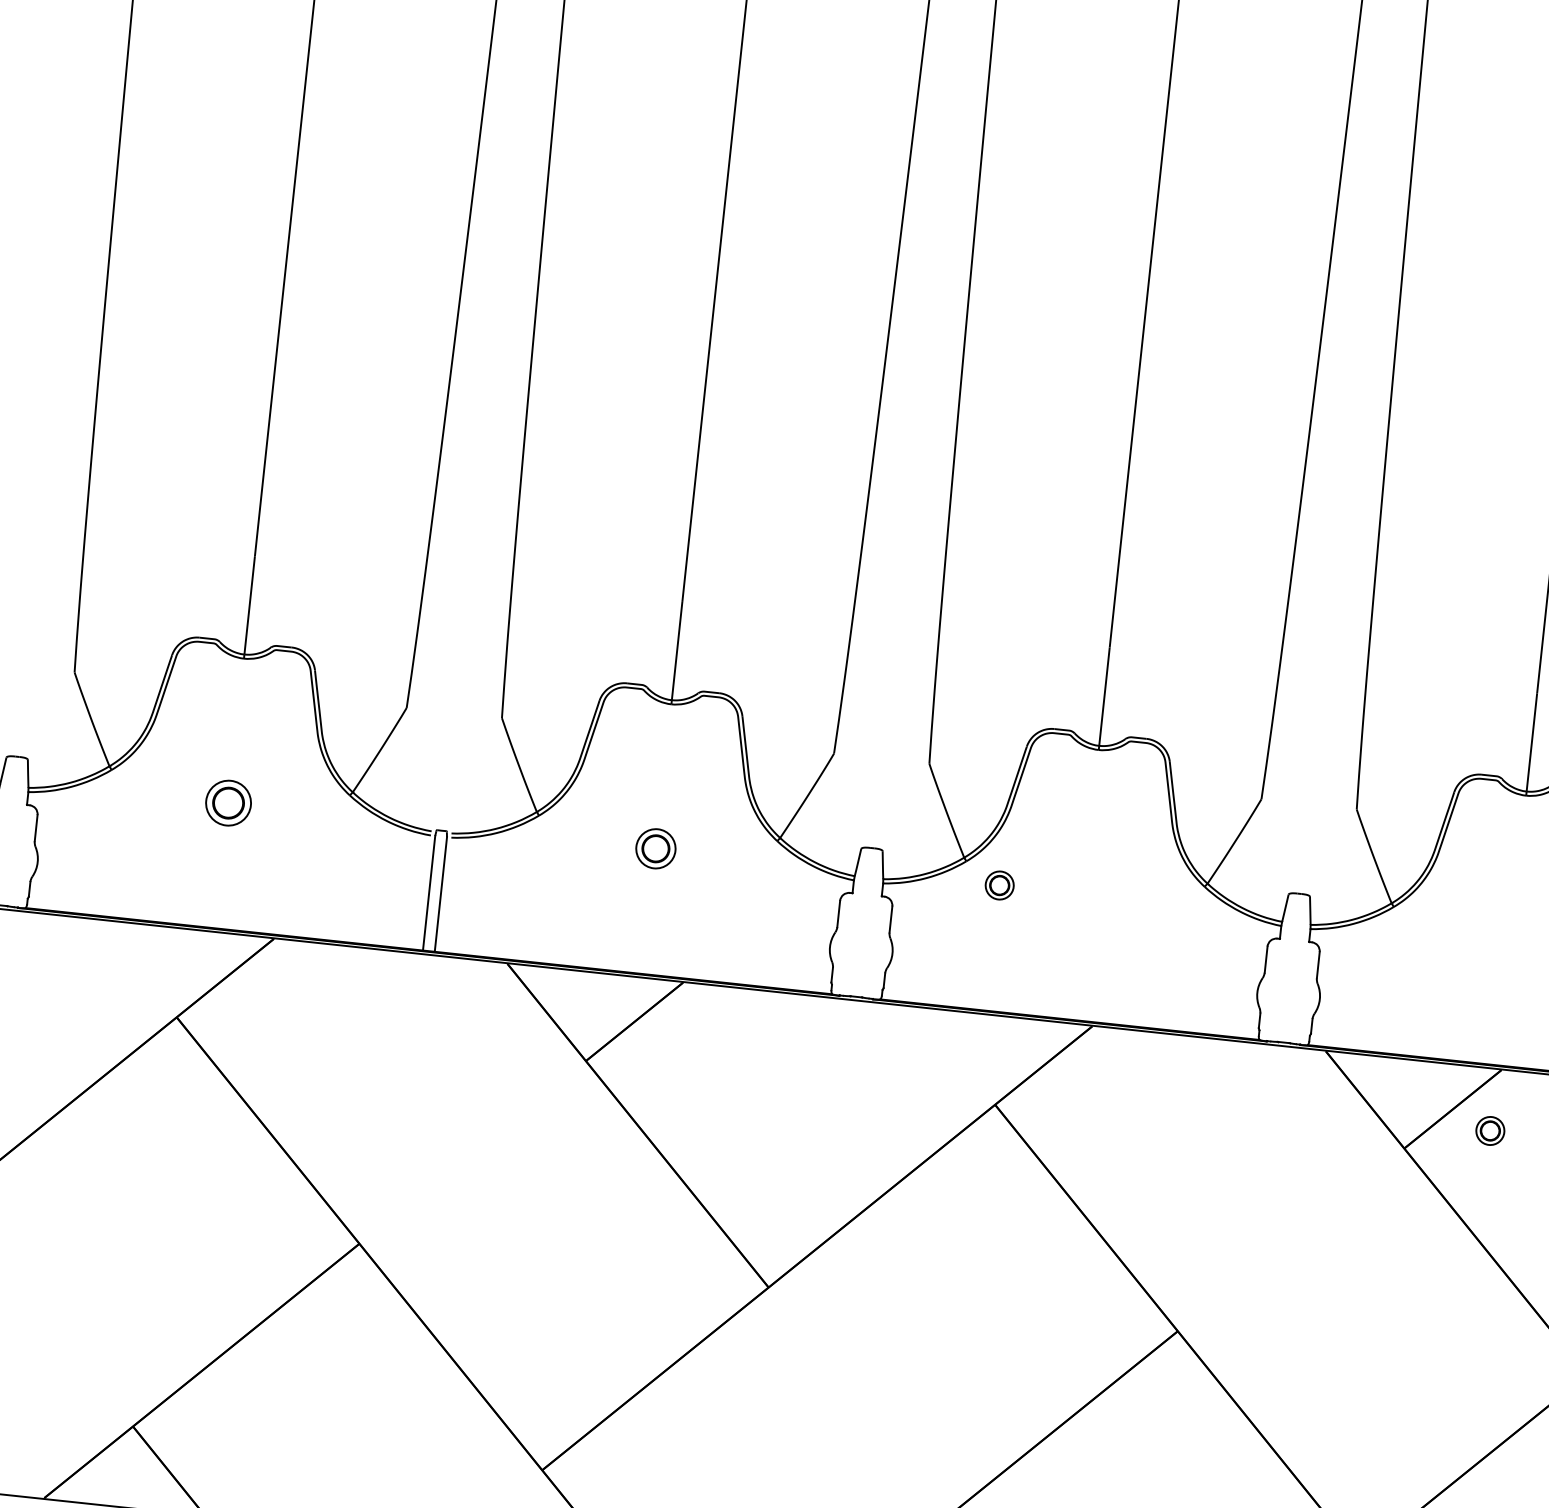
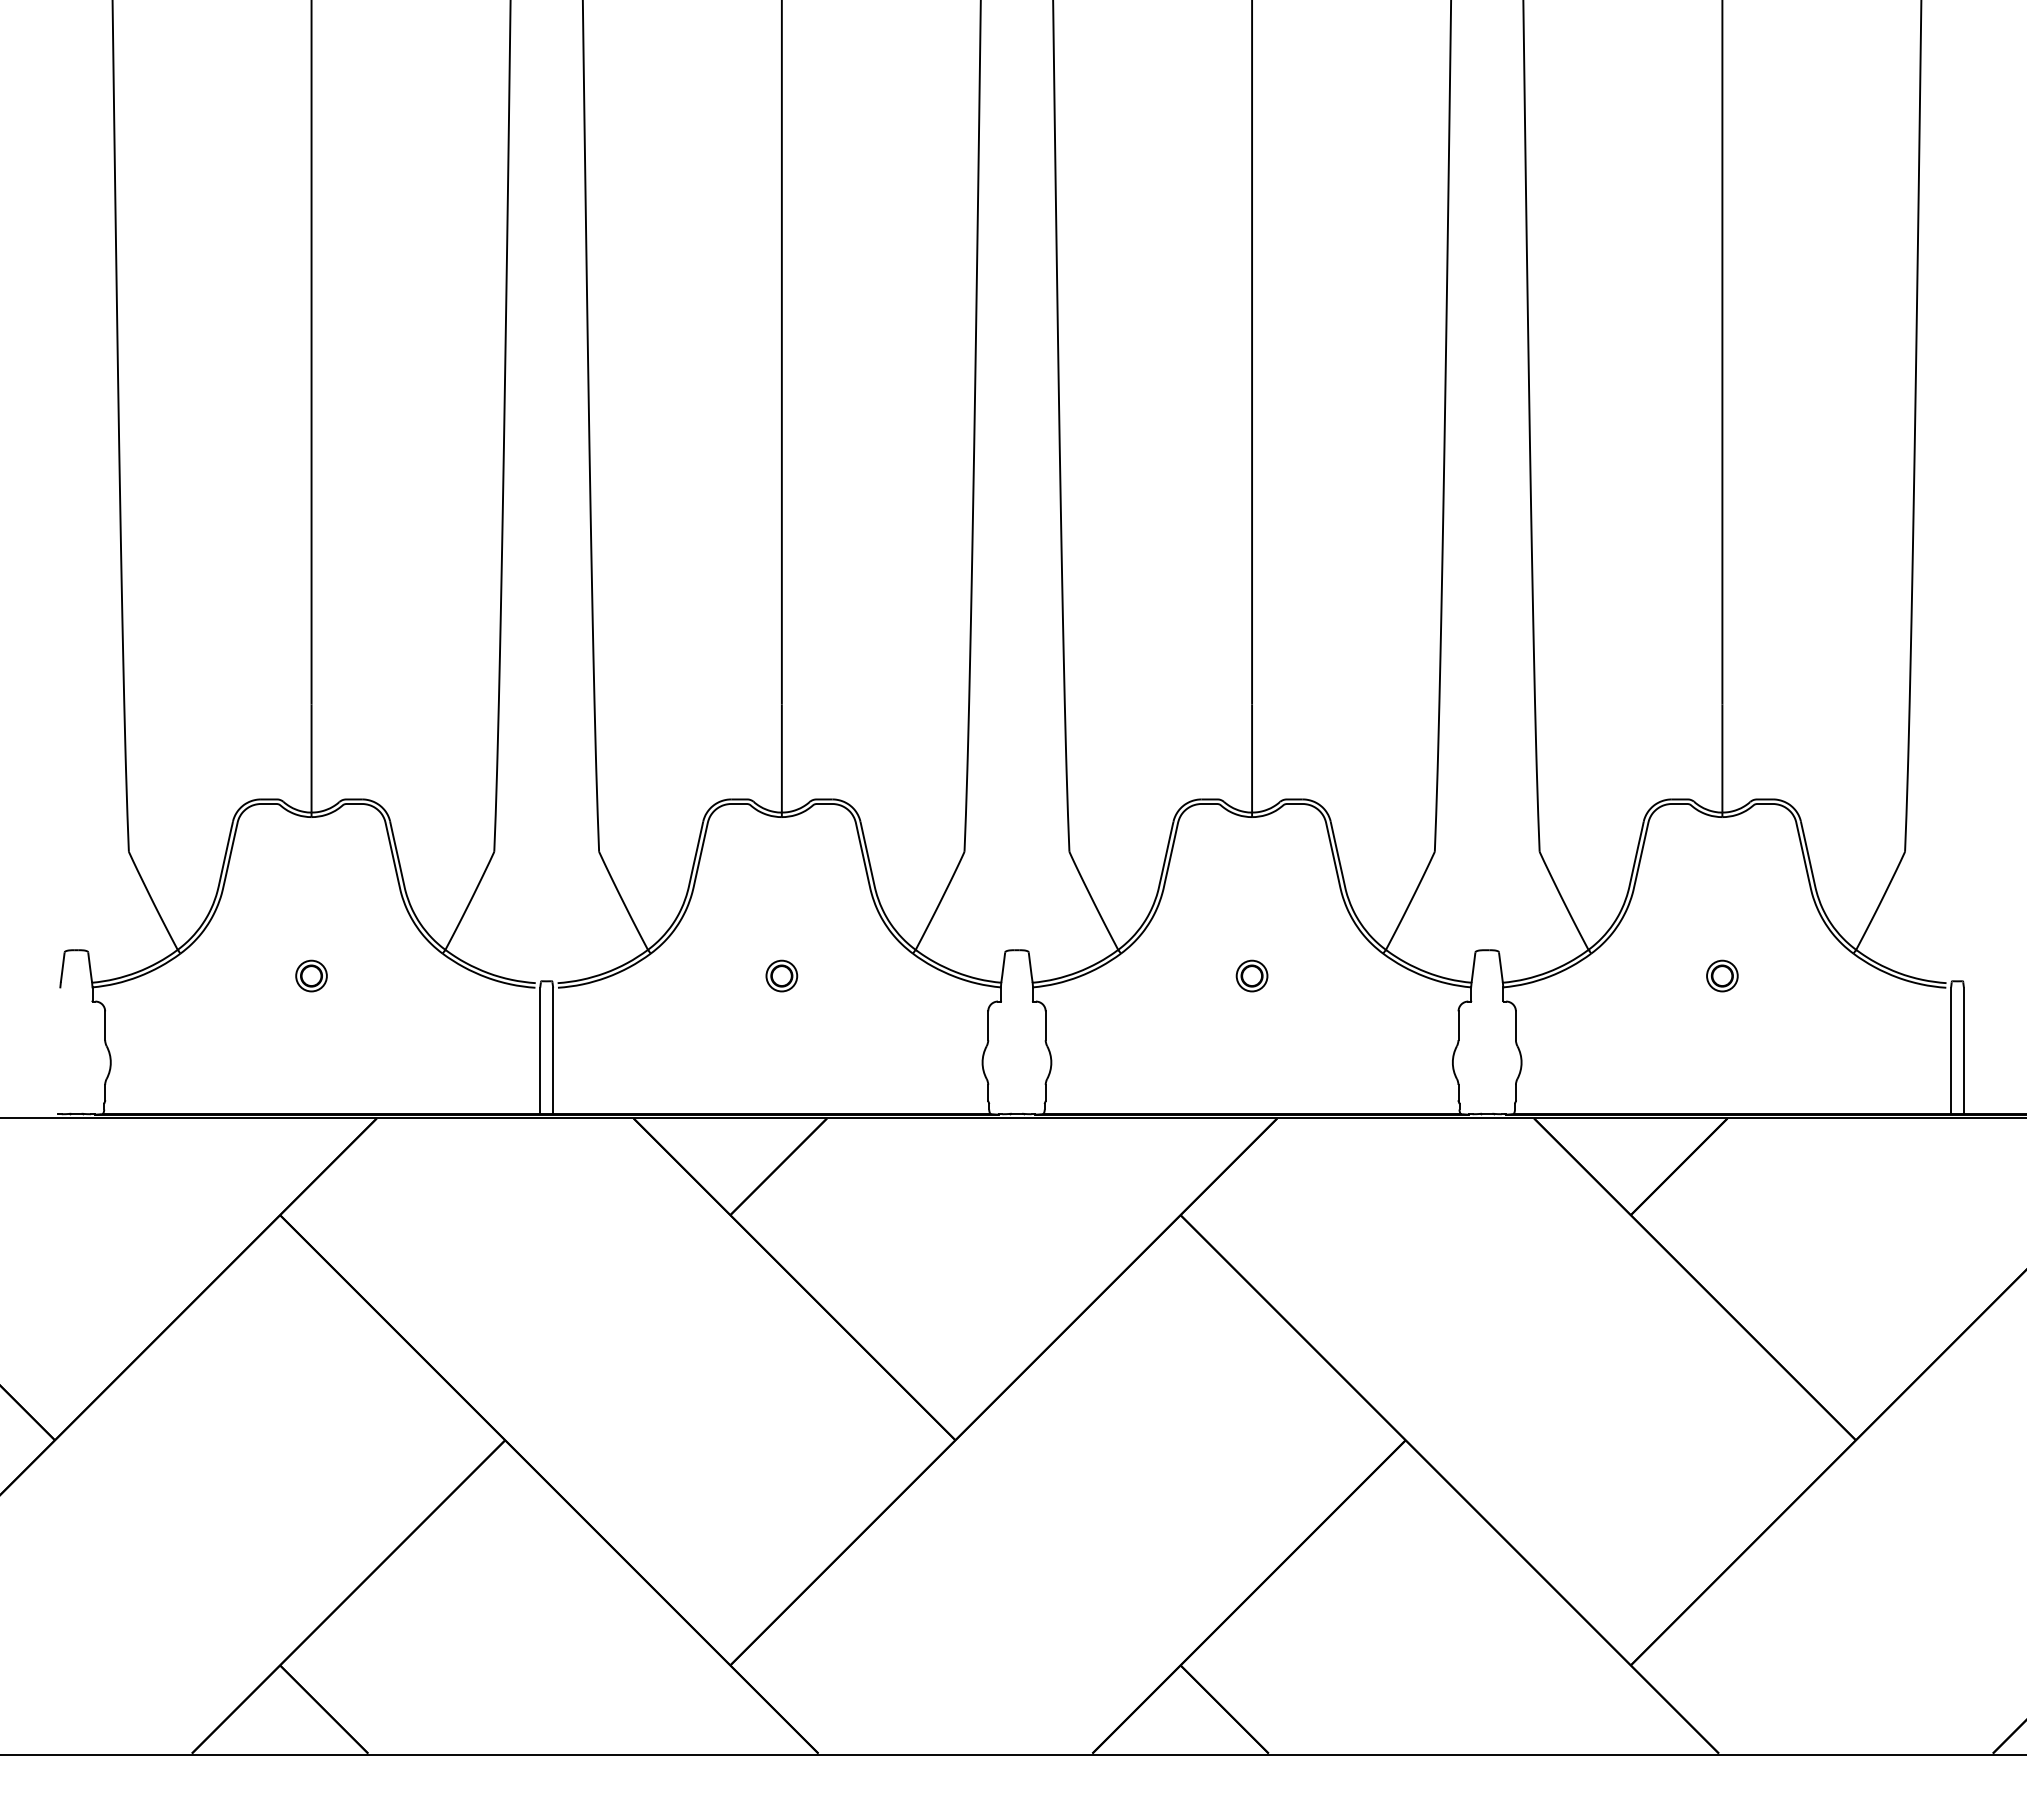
part: (228, 802) -> (311, 975), size x0.62
part: (655, 848) -> (781, 975), size x0.71
part: (999, 884) -> (1251, 975), moved
part: (1490, 1130) -> (1722, 975), moved

